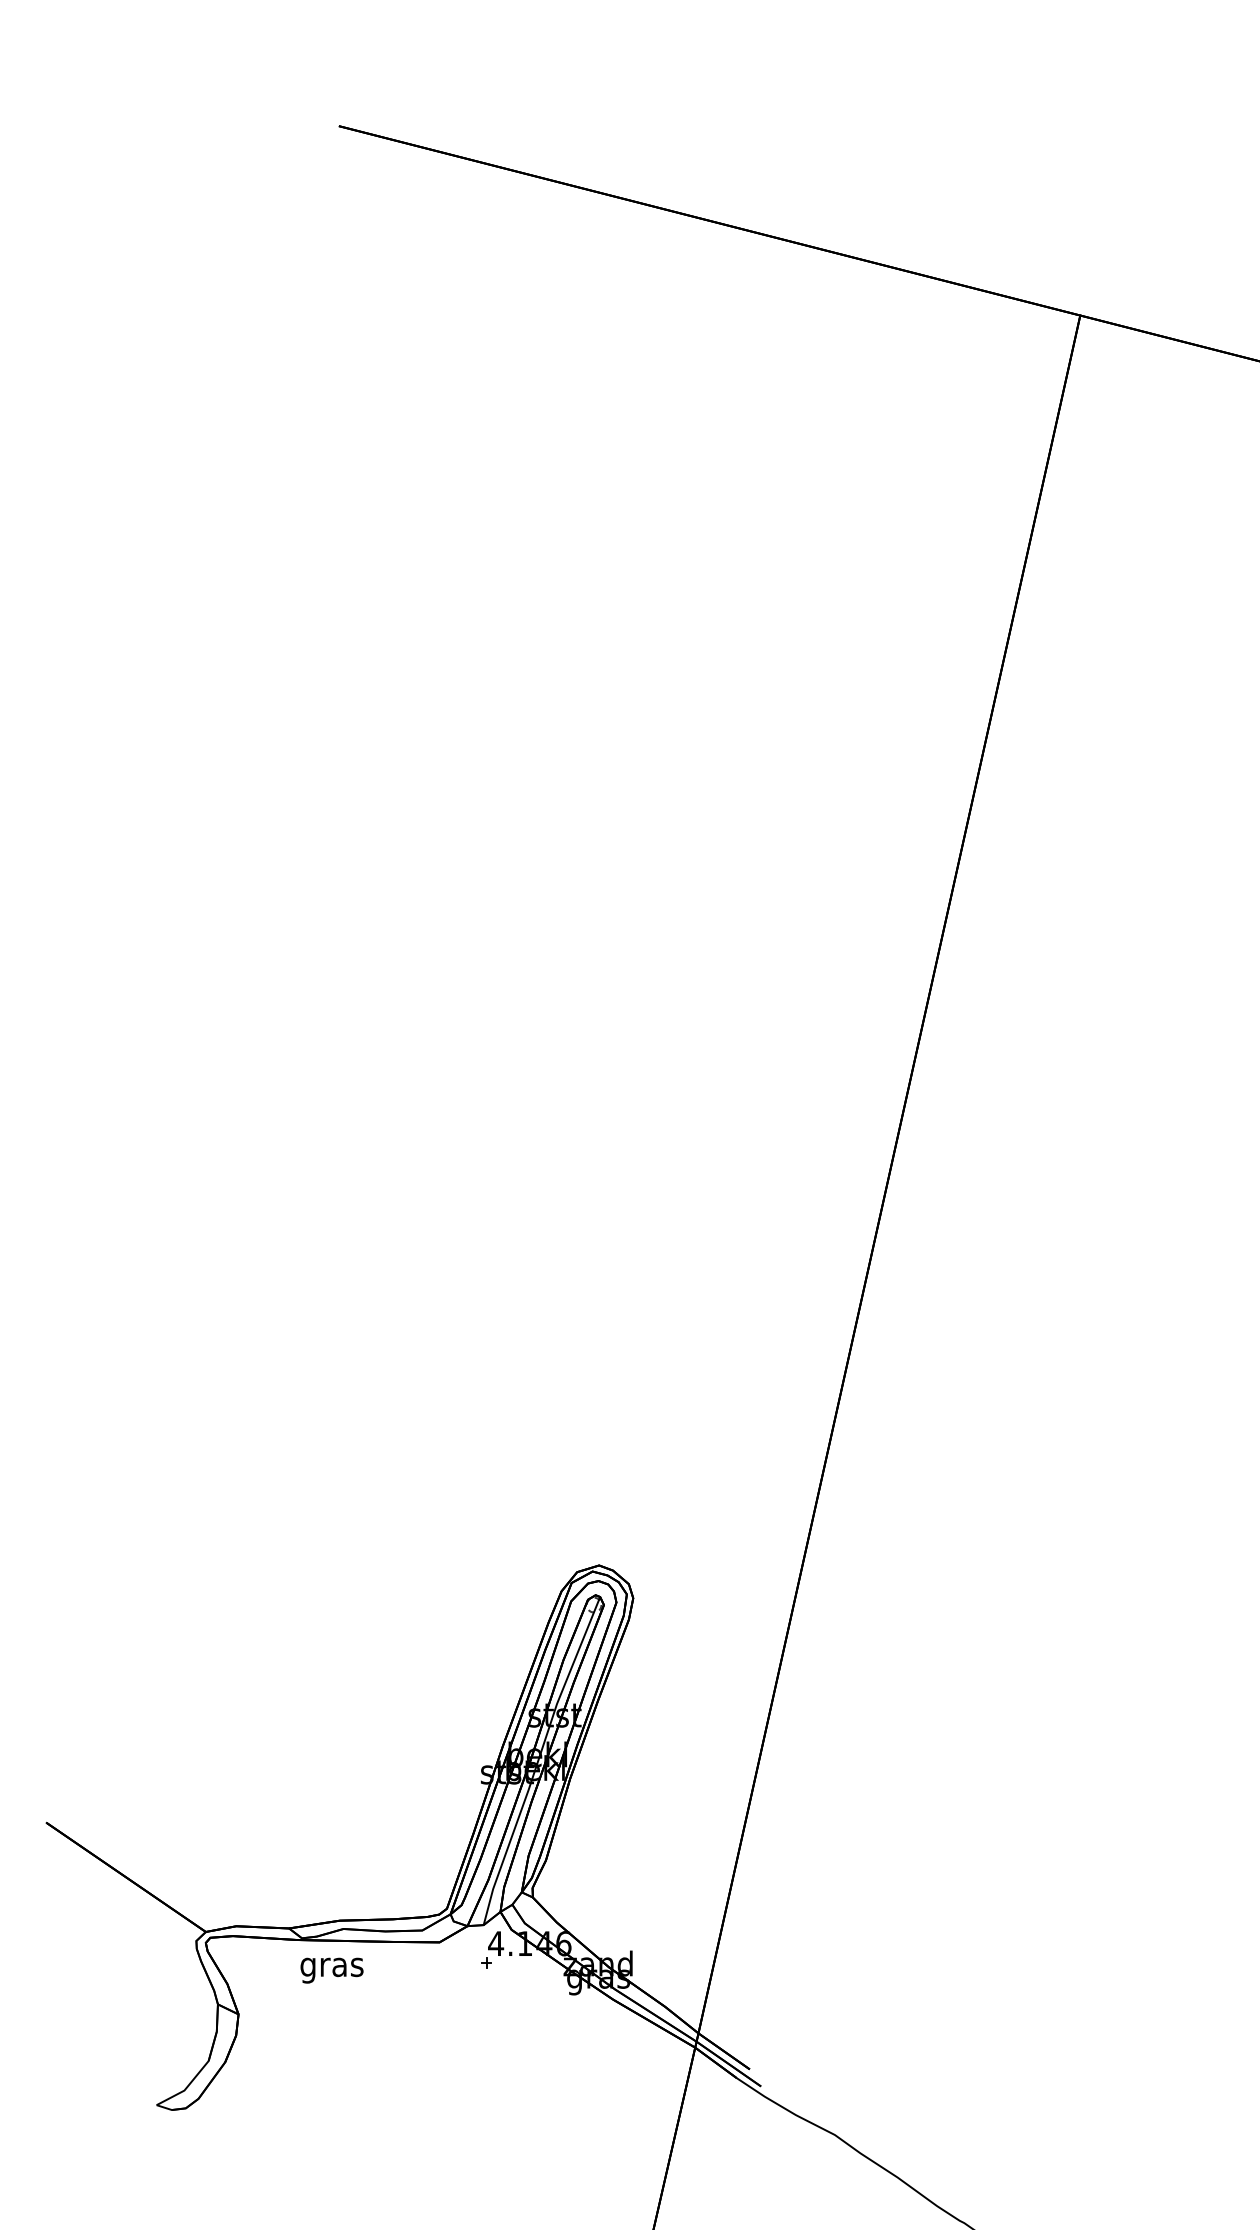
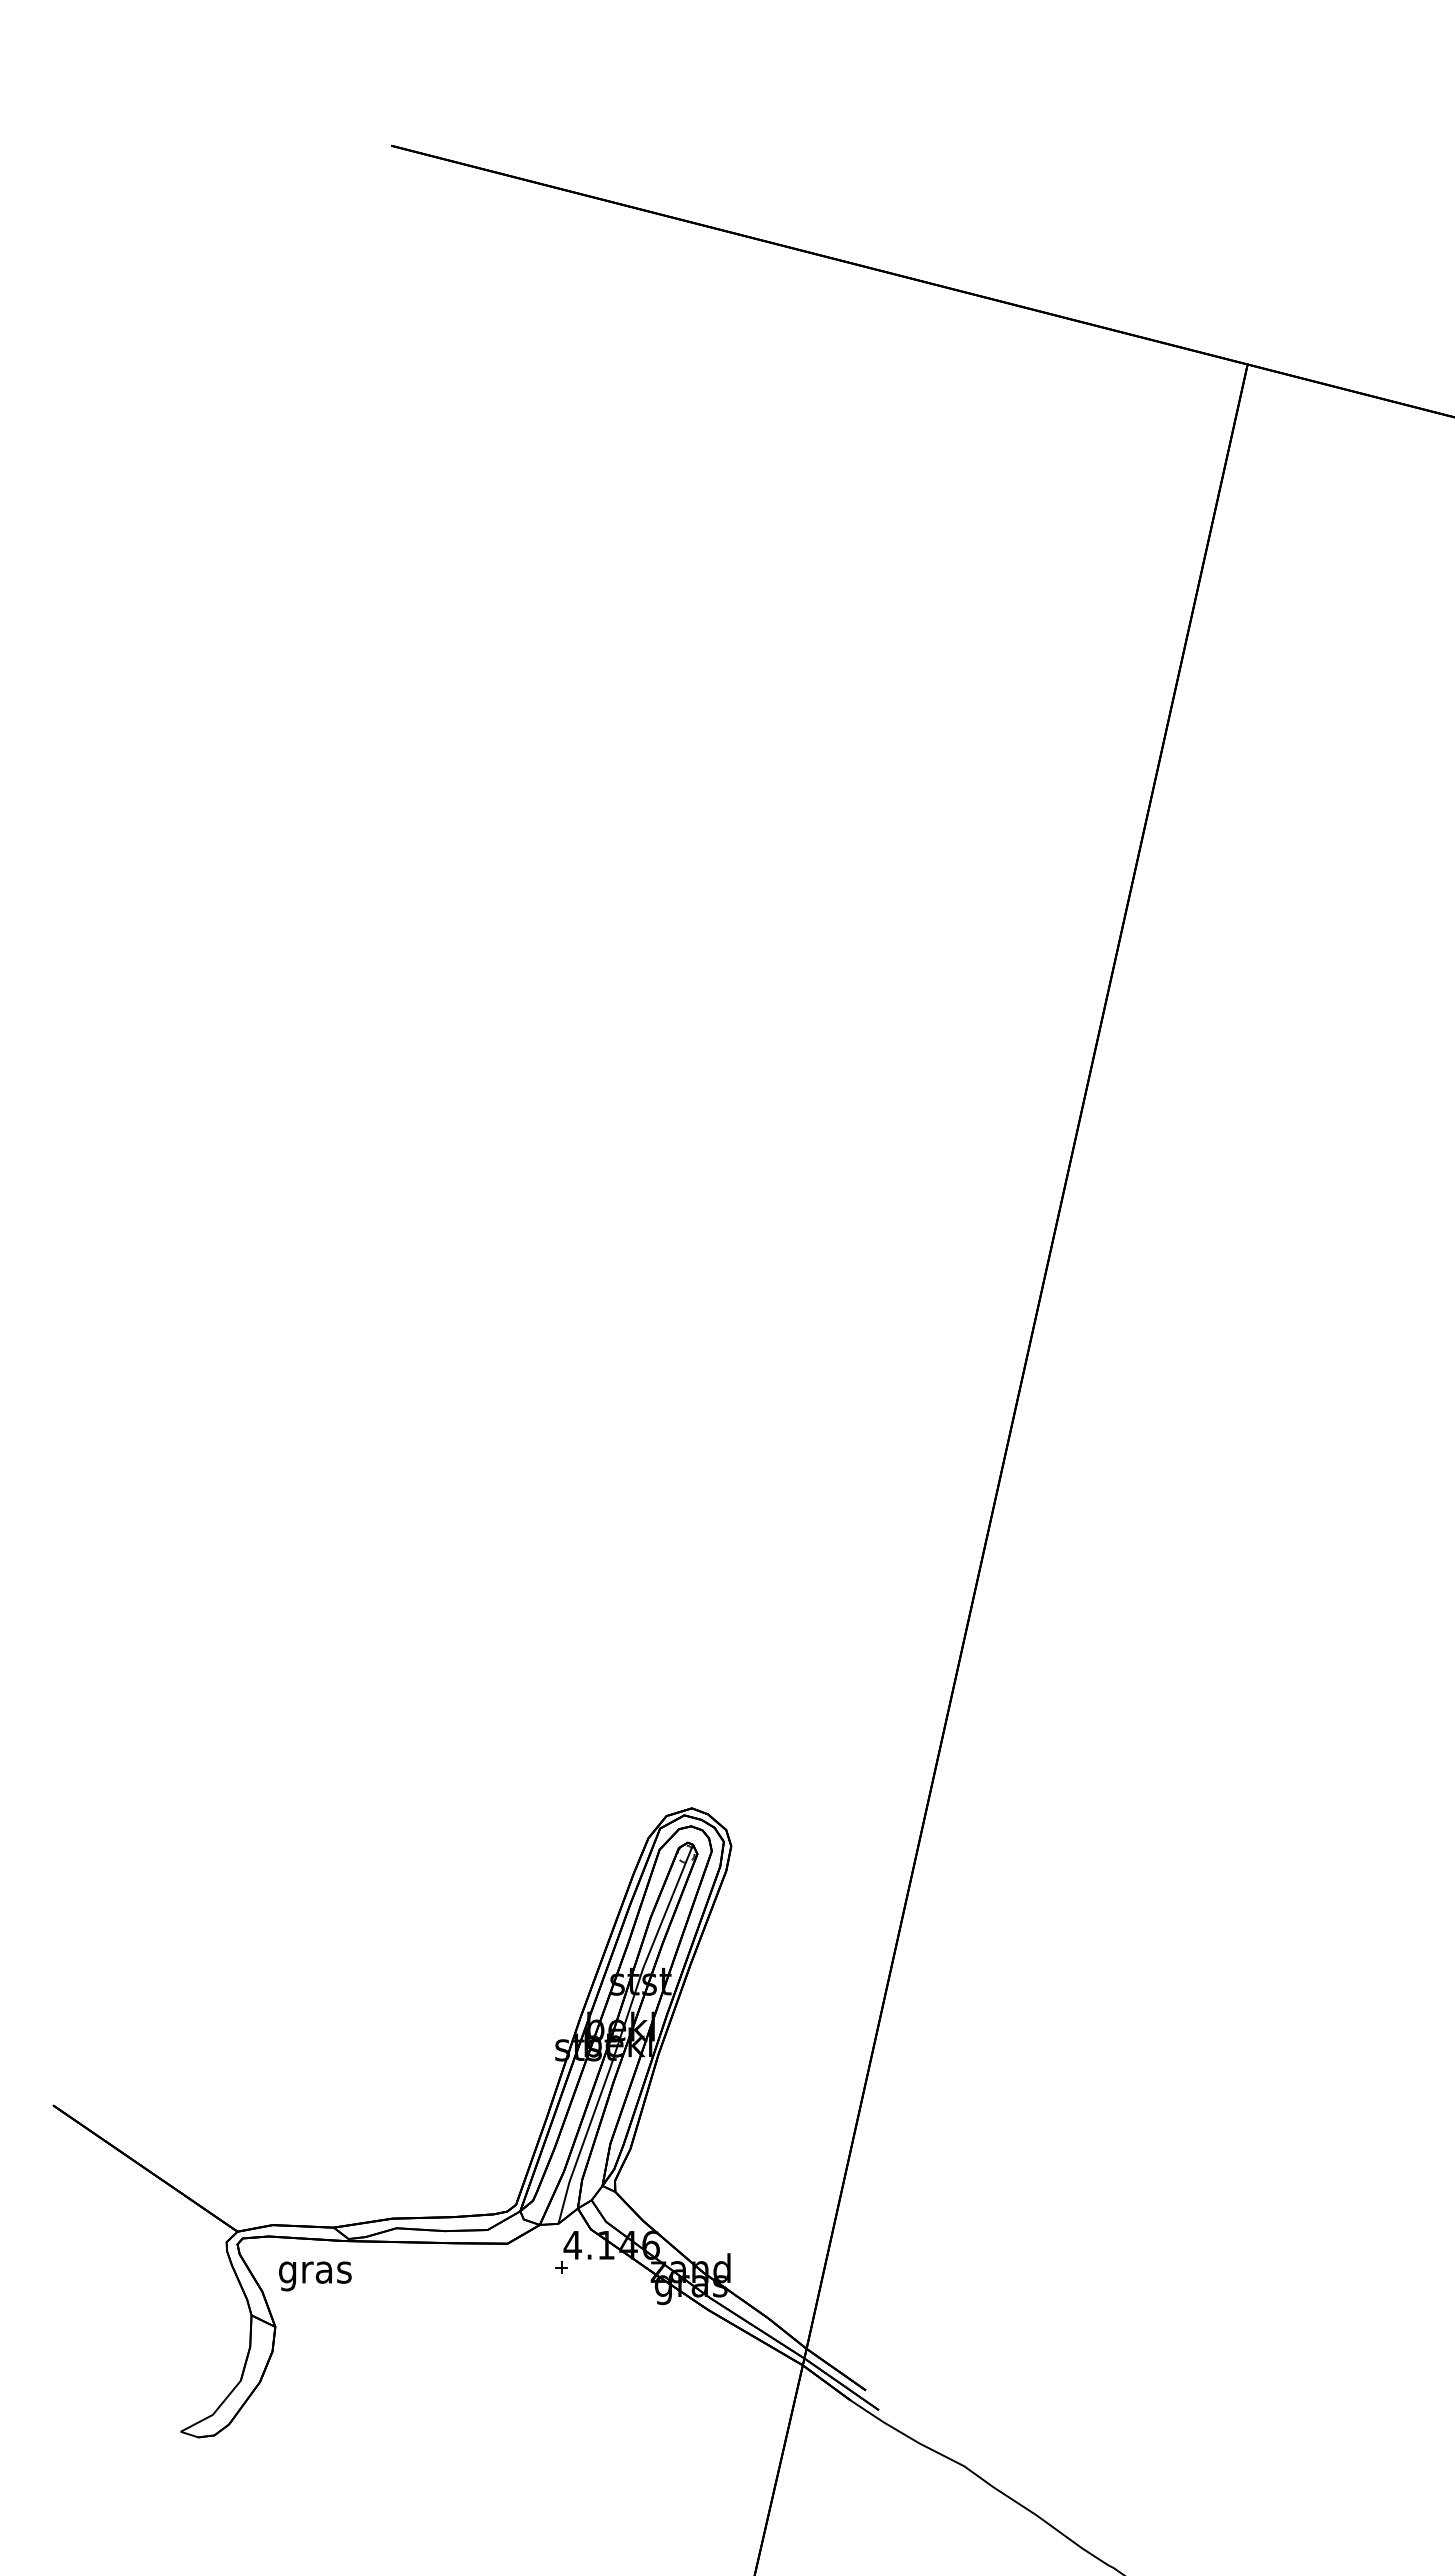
text: (332, 1970) -> (315, 2276), moved

